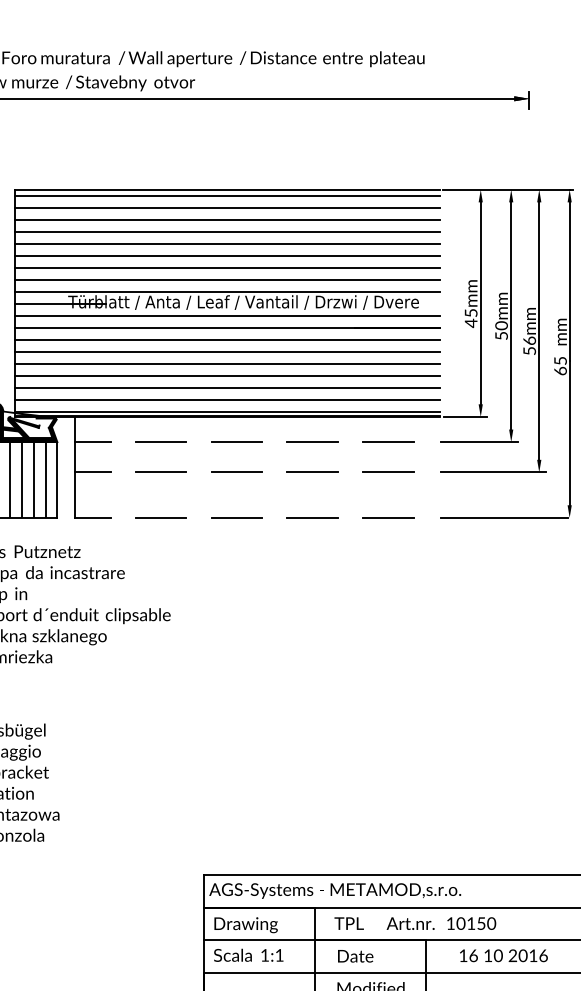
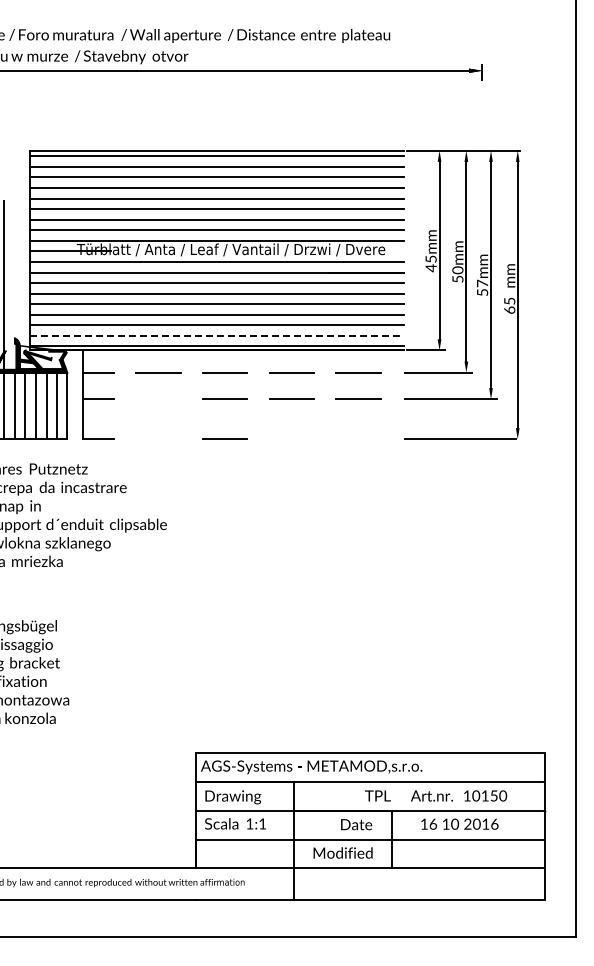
text: (529, 340) -> (482, 283), 56mm -> 57mm
line: (228, 399) -> (217, 335), solid -> dashed
line: (161, 472) -> (158, 399), removed
line: (312, 517) -> (291, 438), removed
line: (161, 518) -> (158, 439), removed
line: (388, 518) -> (358, 439), removed
text: (415, 923) -> (436, 795), moved
text: (355, 956) -> (356, 824), moved

